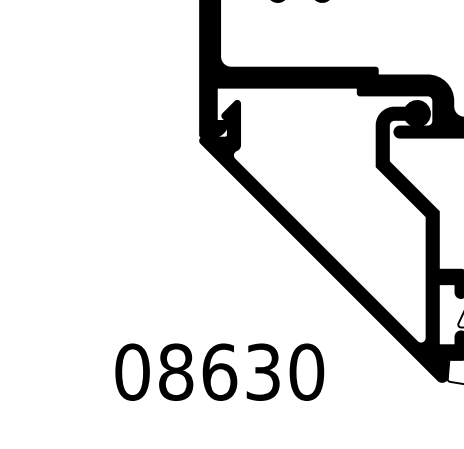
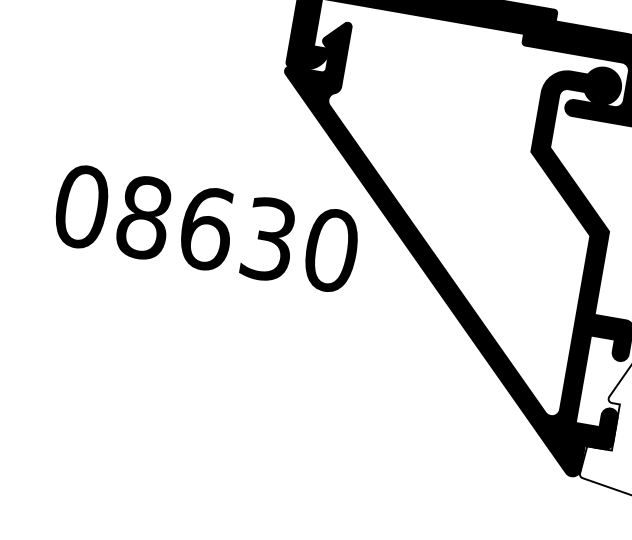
text: (219, 371) -> (206, 227), moved

